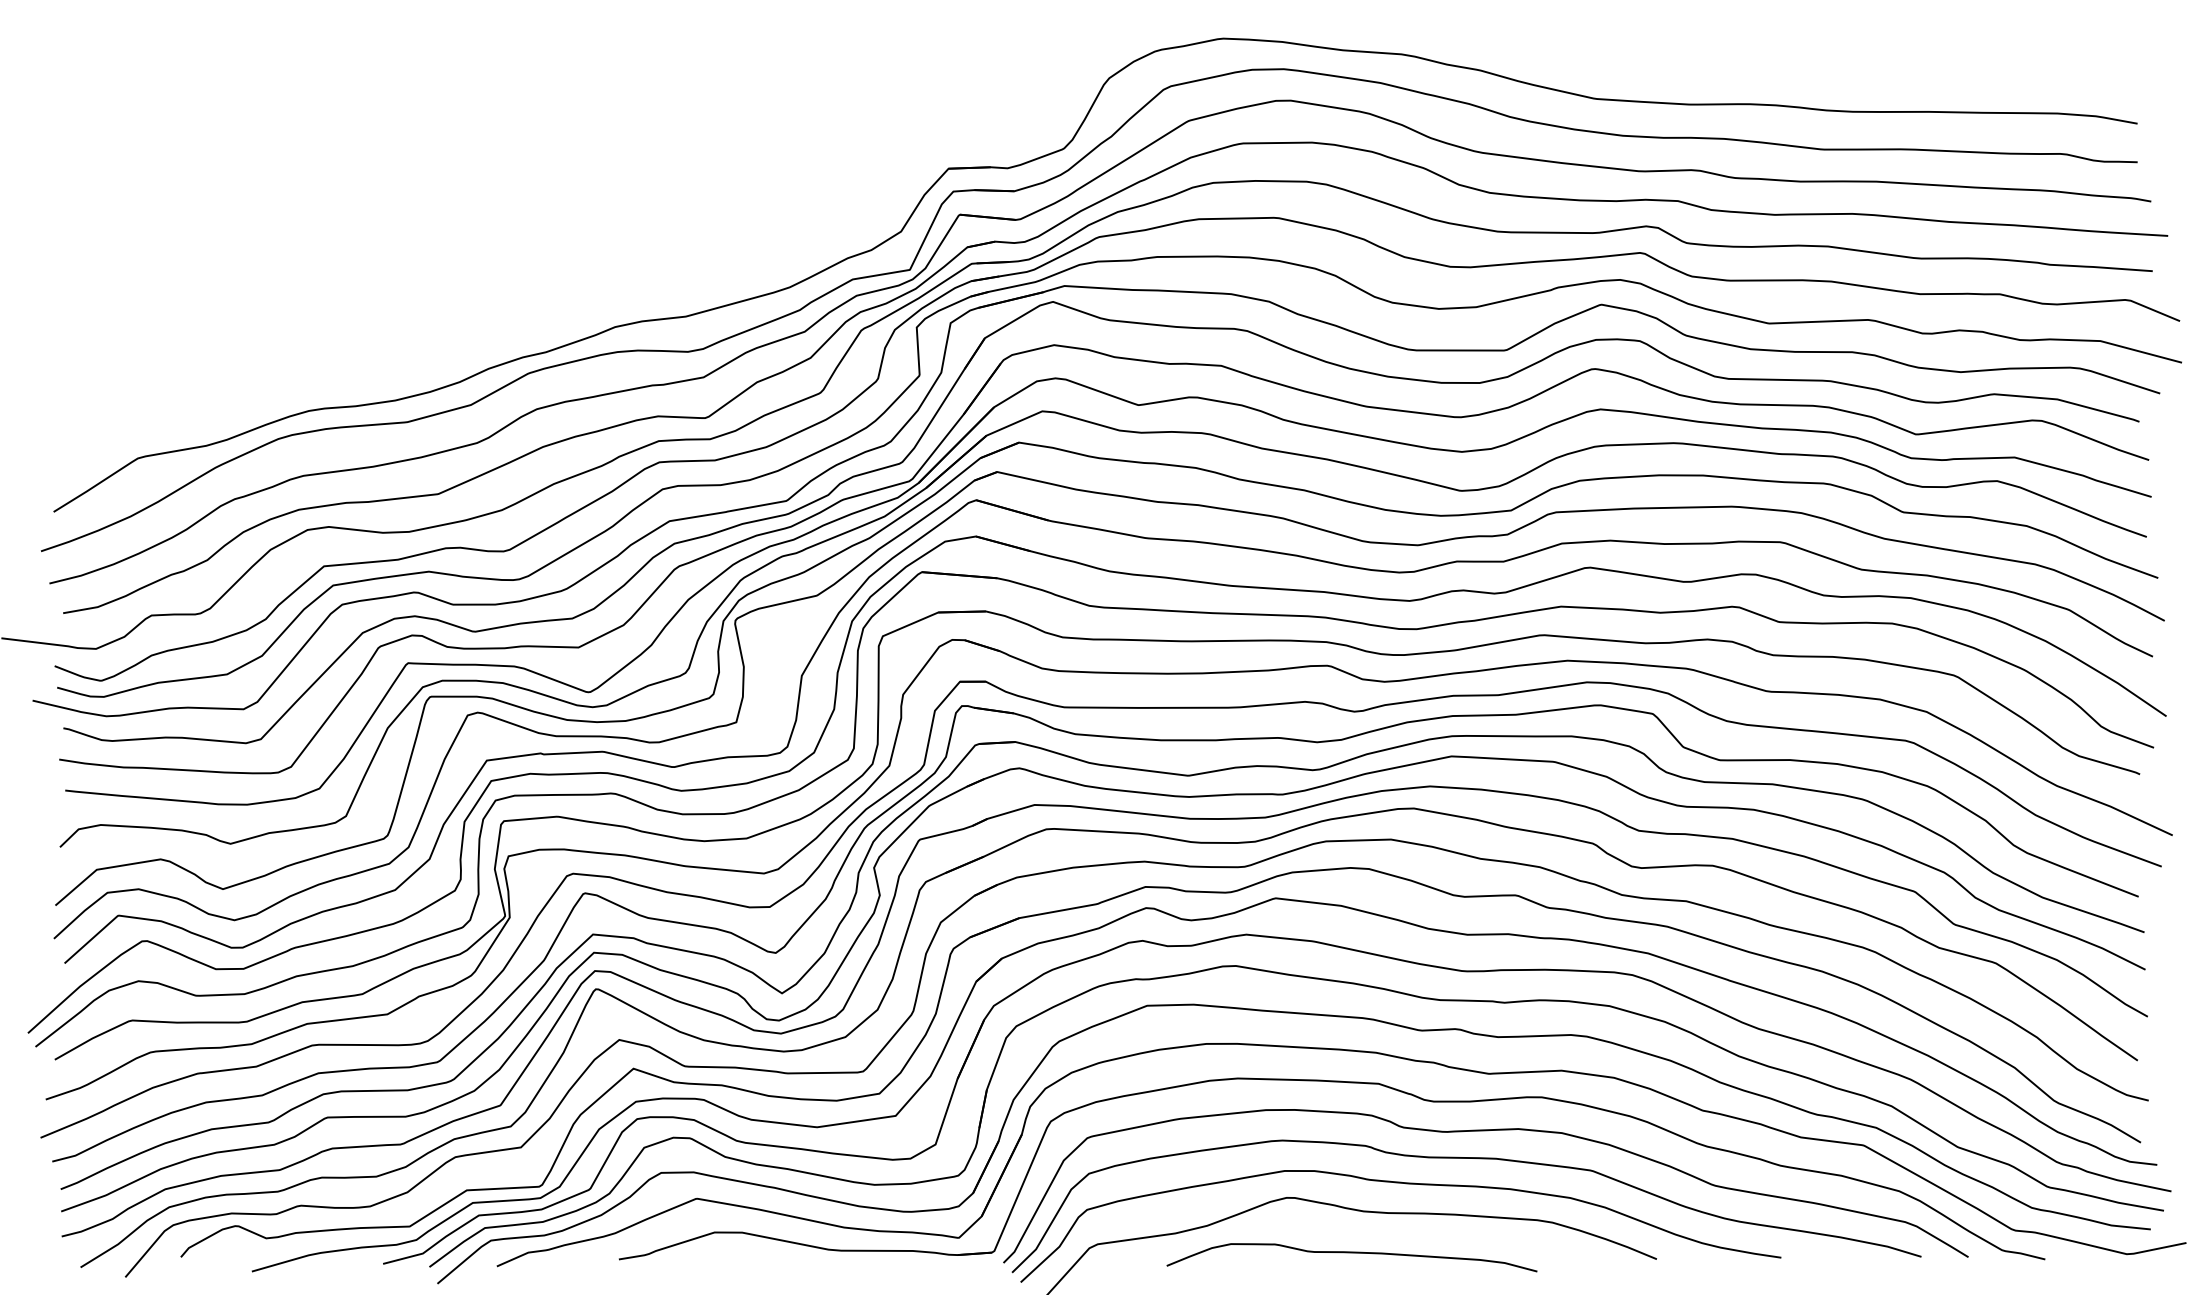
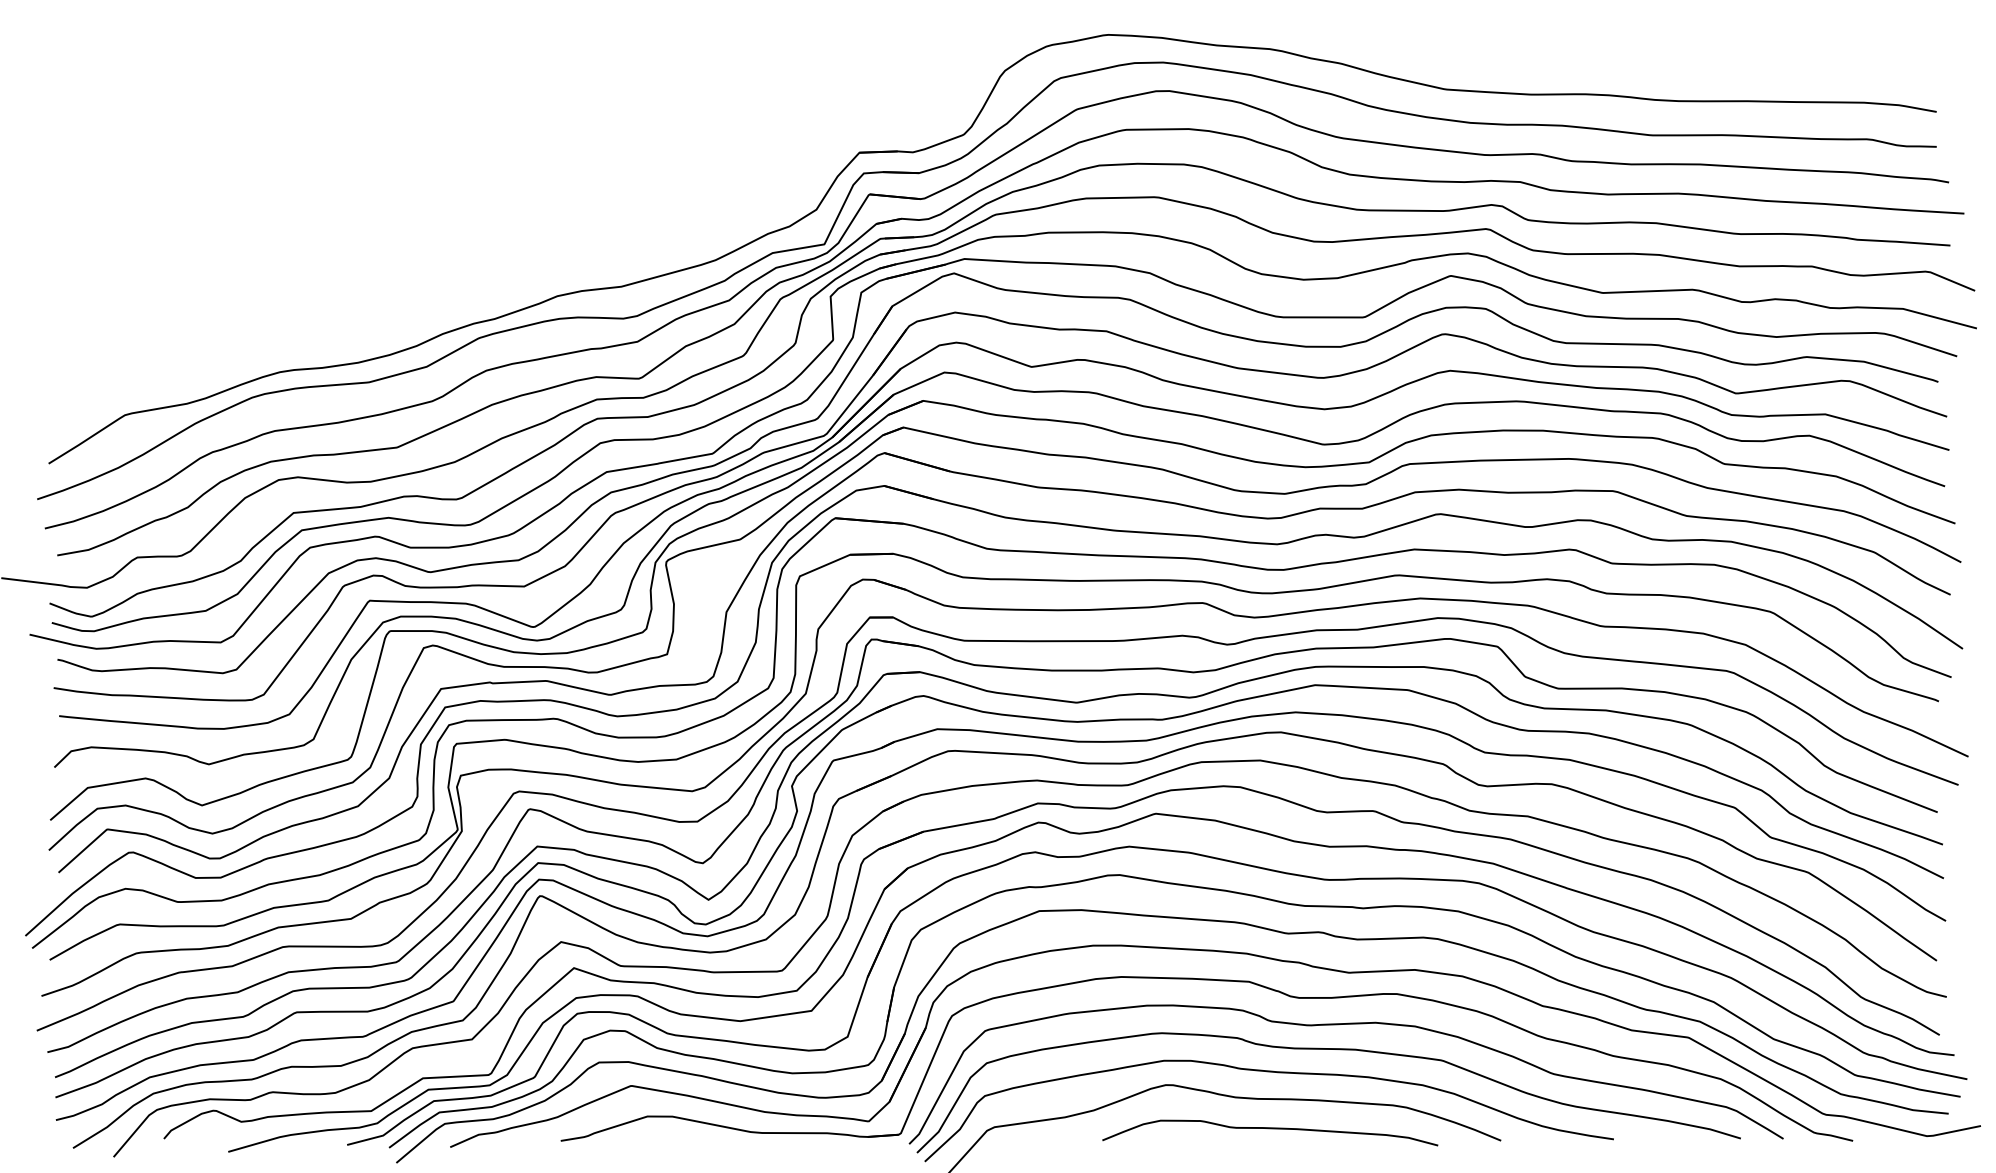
curve: (1351, 1253) -> (1269, 1129), moved

